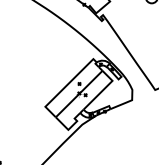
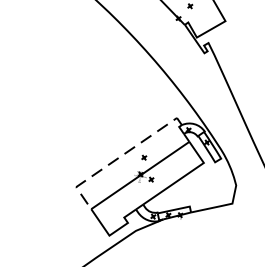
line: (65, 86) -> (118, 157), solid -> dashed

